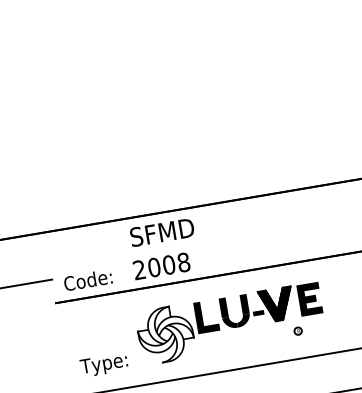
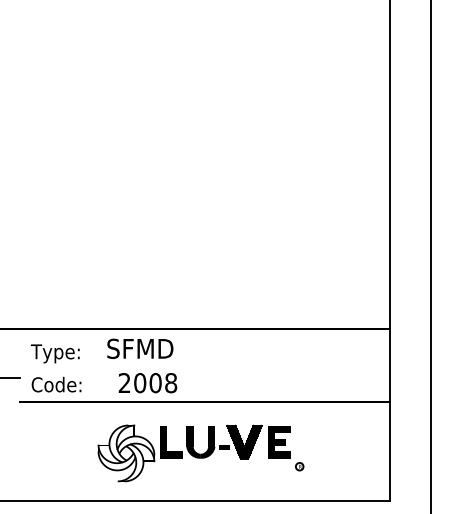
text: (161, 266) -> (147, 383), moved
part: (297, 331) -> (299, 466), moved
text: (104, 364) -> (55, 353), moved

